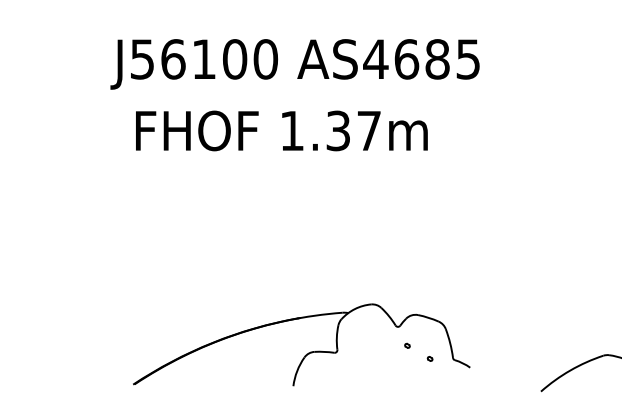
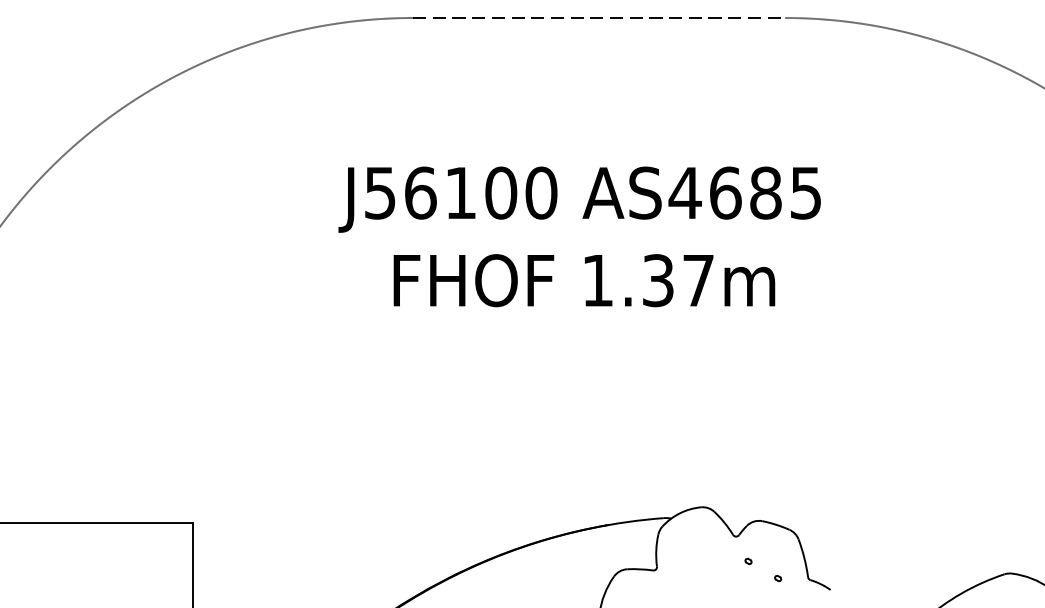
text: (294, 64) -> (579, 199), moved

